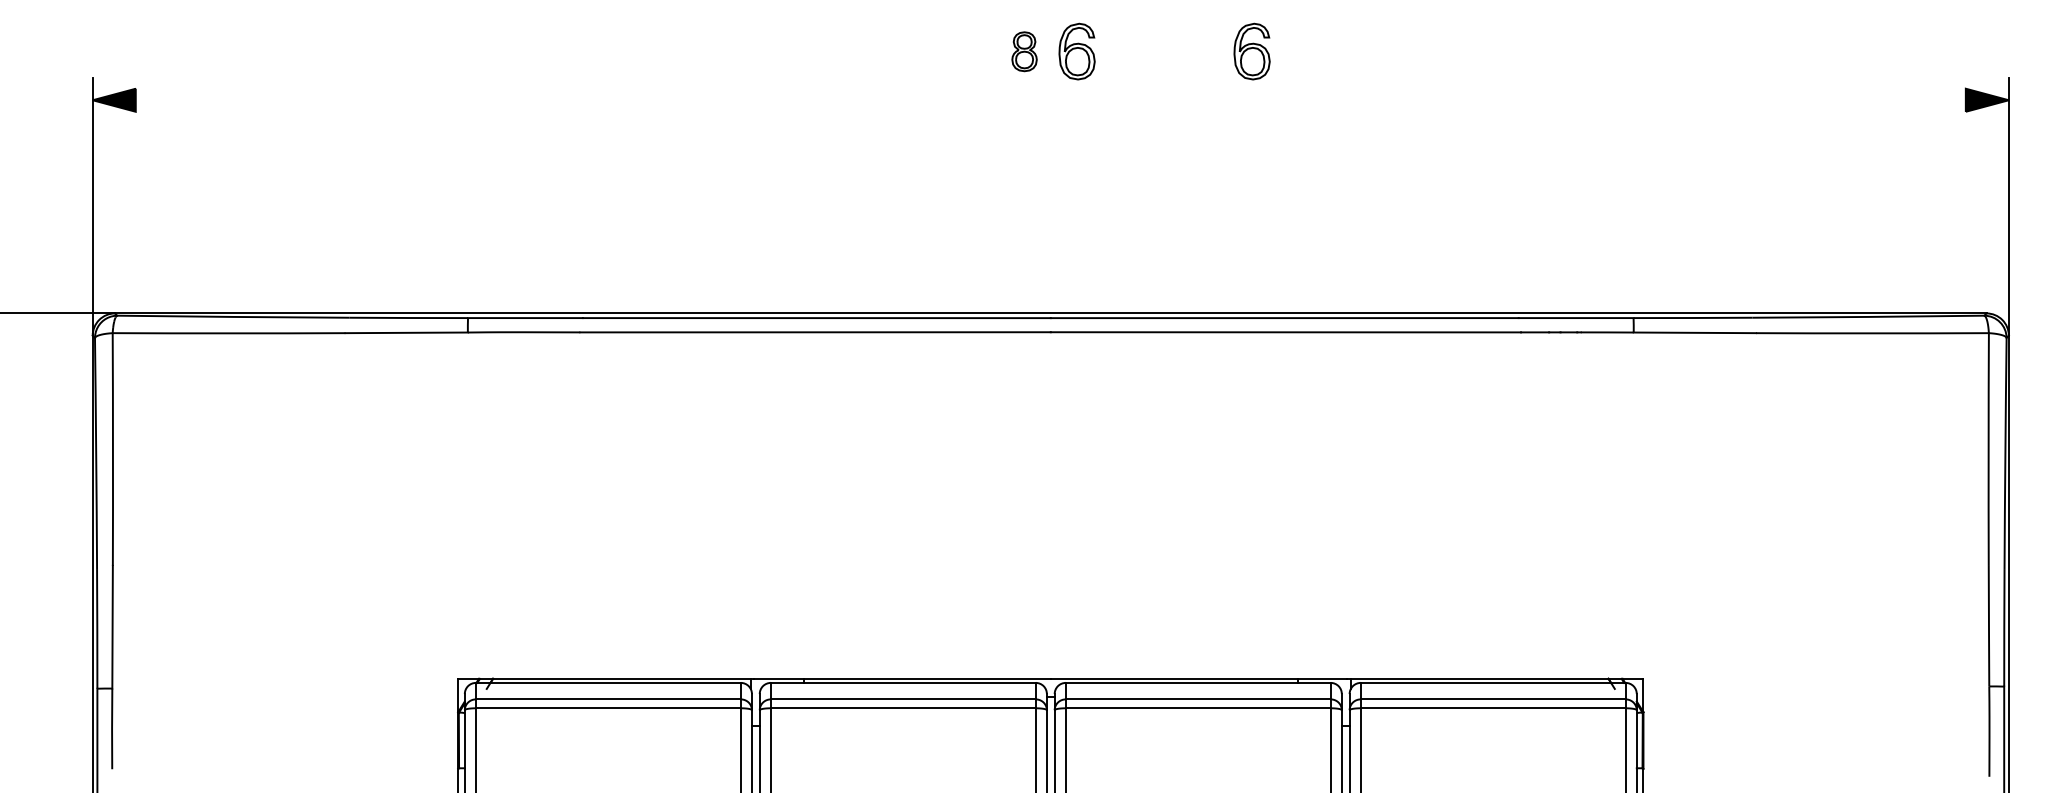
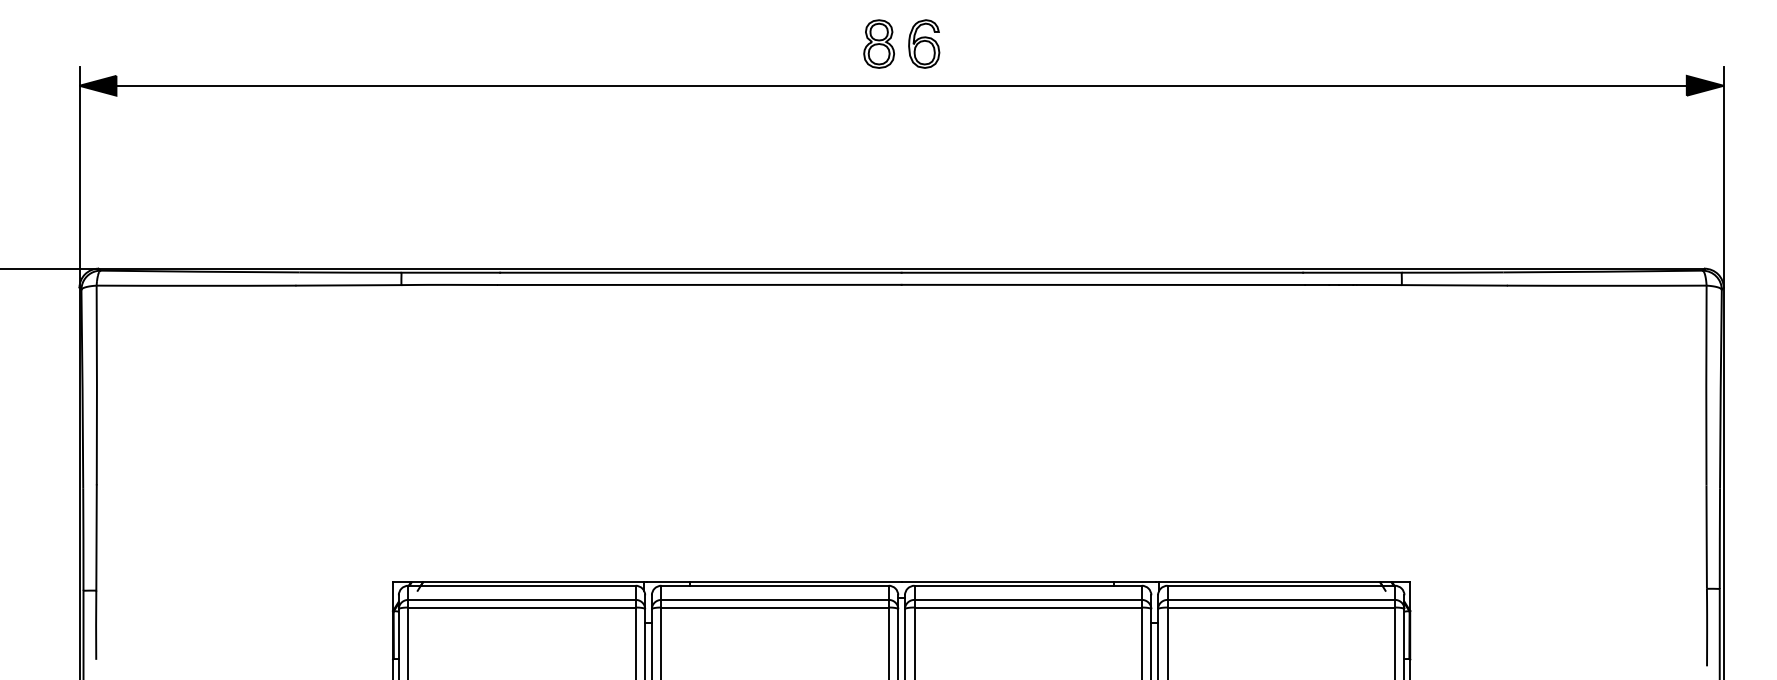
part: (1024, 51) -> (879, 43), size x1.43
part: (1251, 51) -> (1073, 43), removed
line: (1050, 100) -> (901, 86), added

